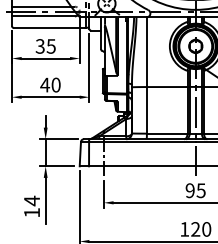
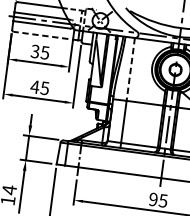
line: (49, 28) -> (45, 36), solid -> dashed
line: (146, 52) -> (130, 69), solid -> dashed
text: (55, 84) -> (44, 87), 40 -> 45

